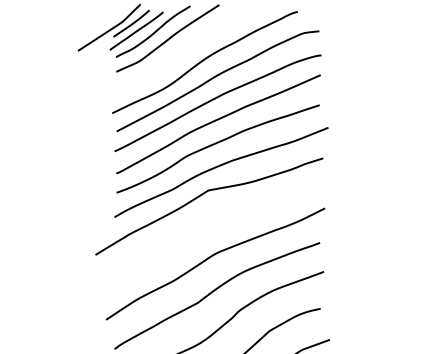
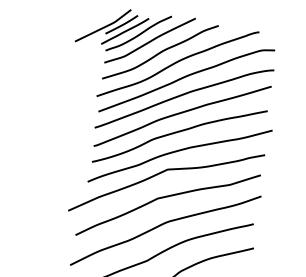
curve: (182, 50) -> (160, 52), added
curve: (210, 224) -> (165, 197), added

